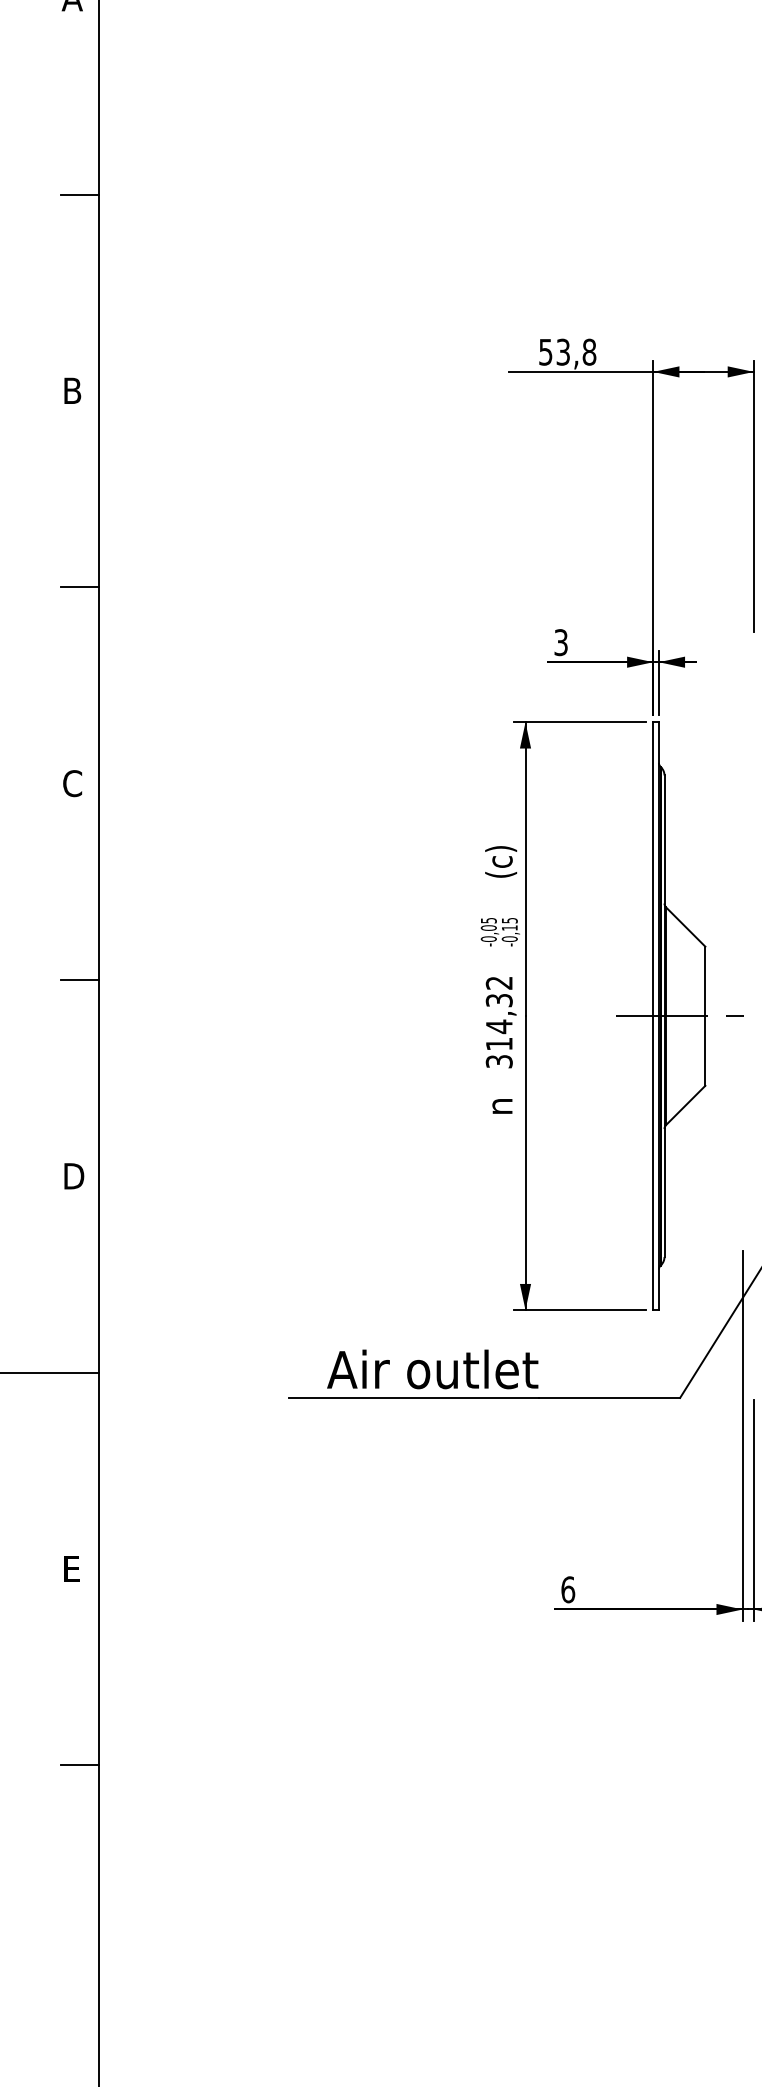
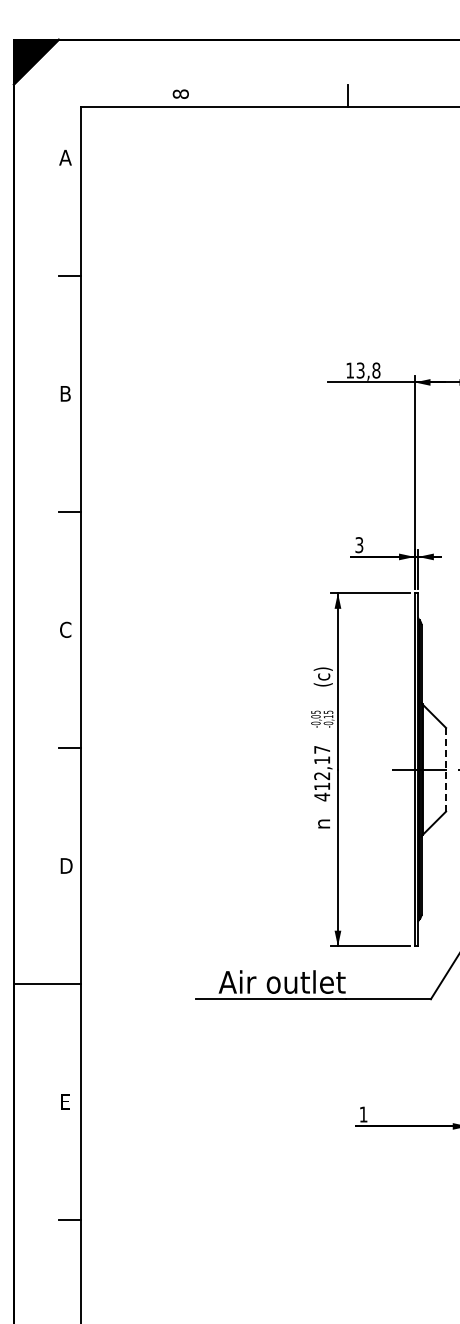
text: (544, 352) -> (349, 370), 53,8 -> 13,8
line: (706, 1015) -> (446, 769), solid -> dashed
text: (499, 1022) -> (322, 773), 314,32 -> 412,17
text: (567, 1589) -> (363, 1114), 6 -> 1

